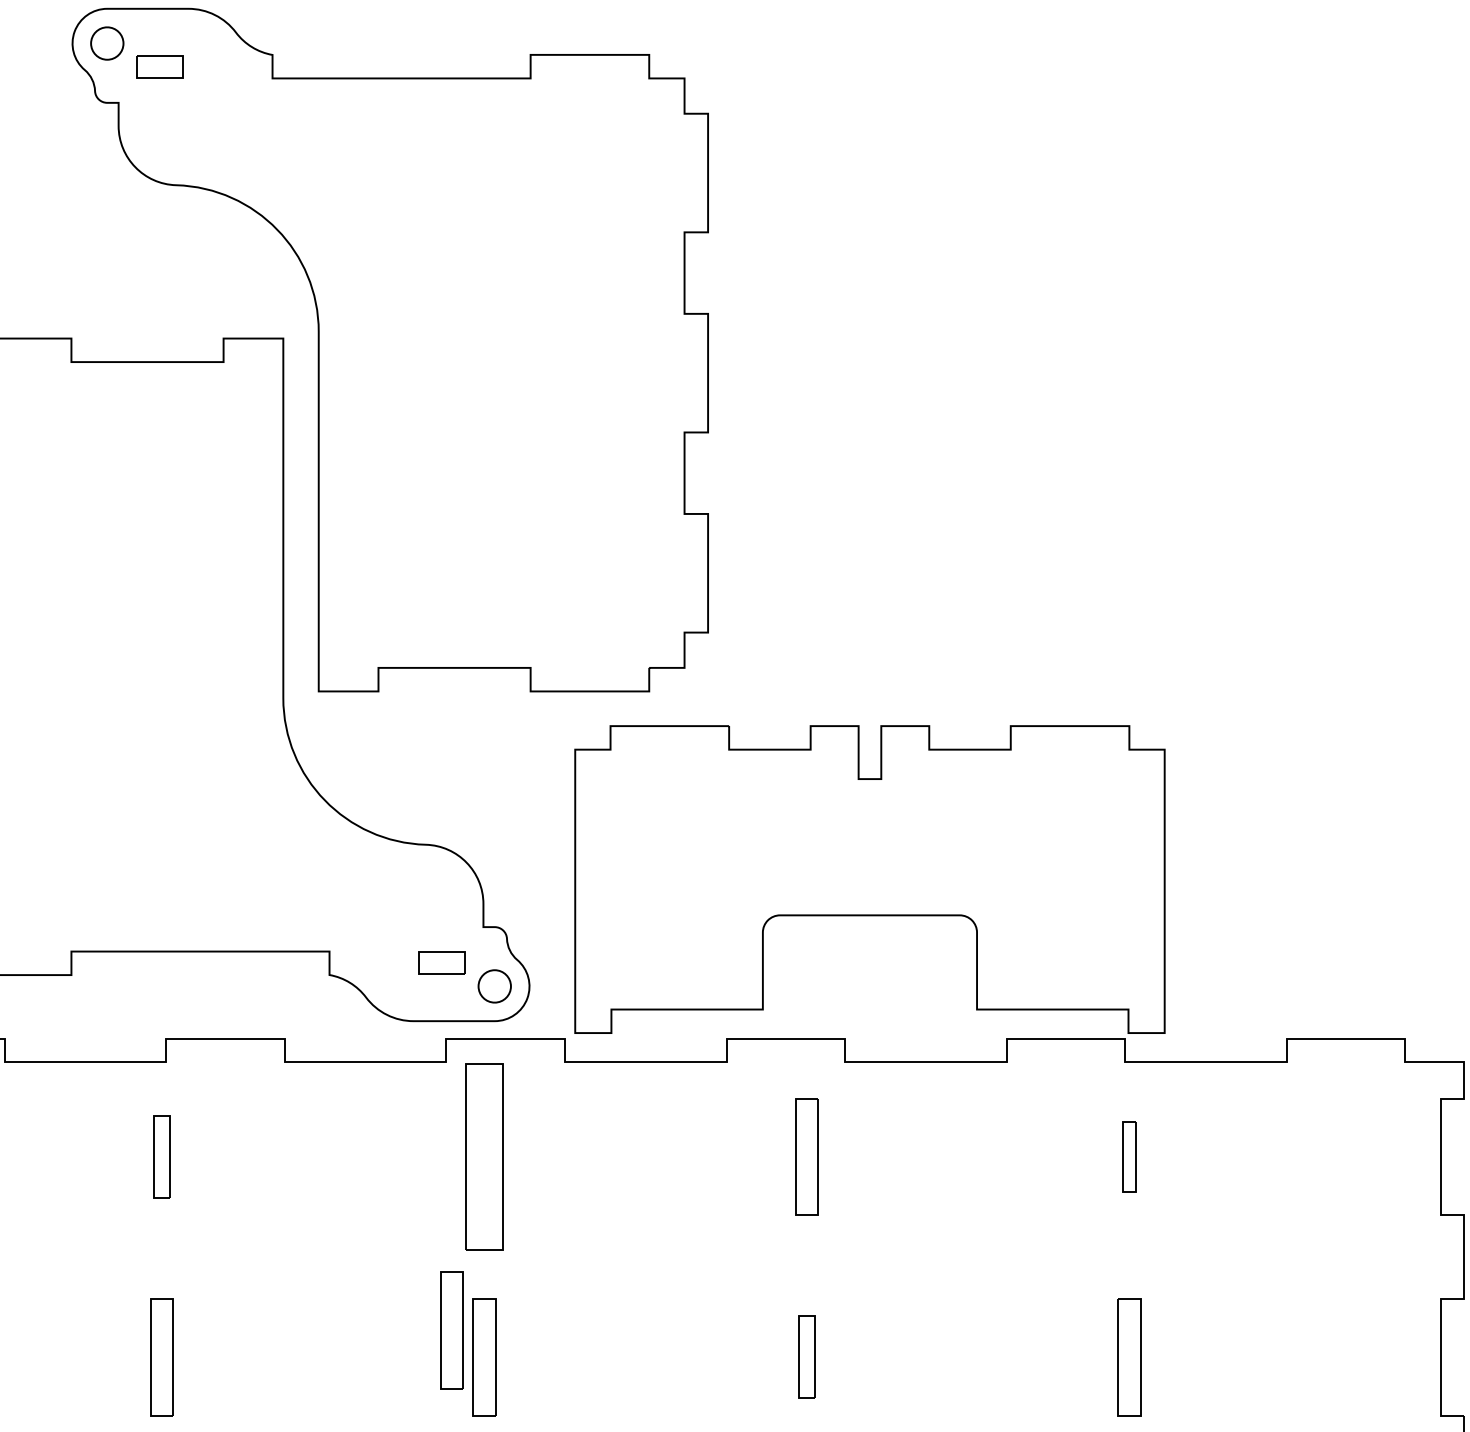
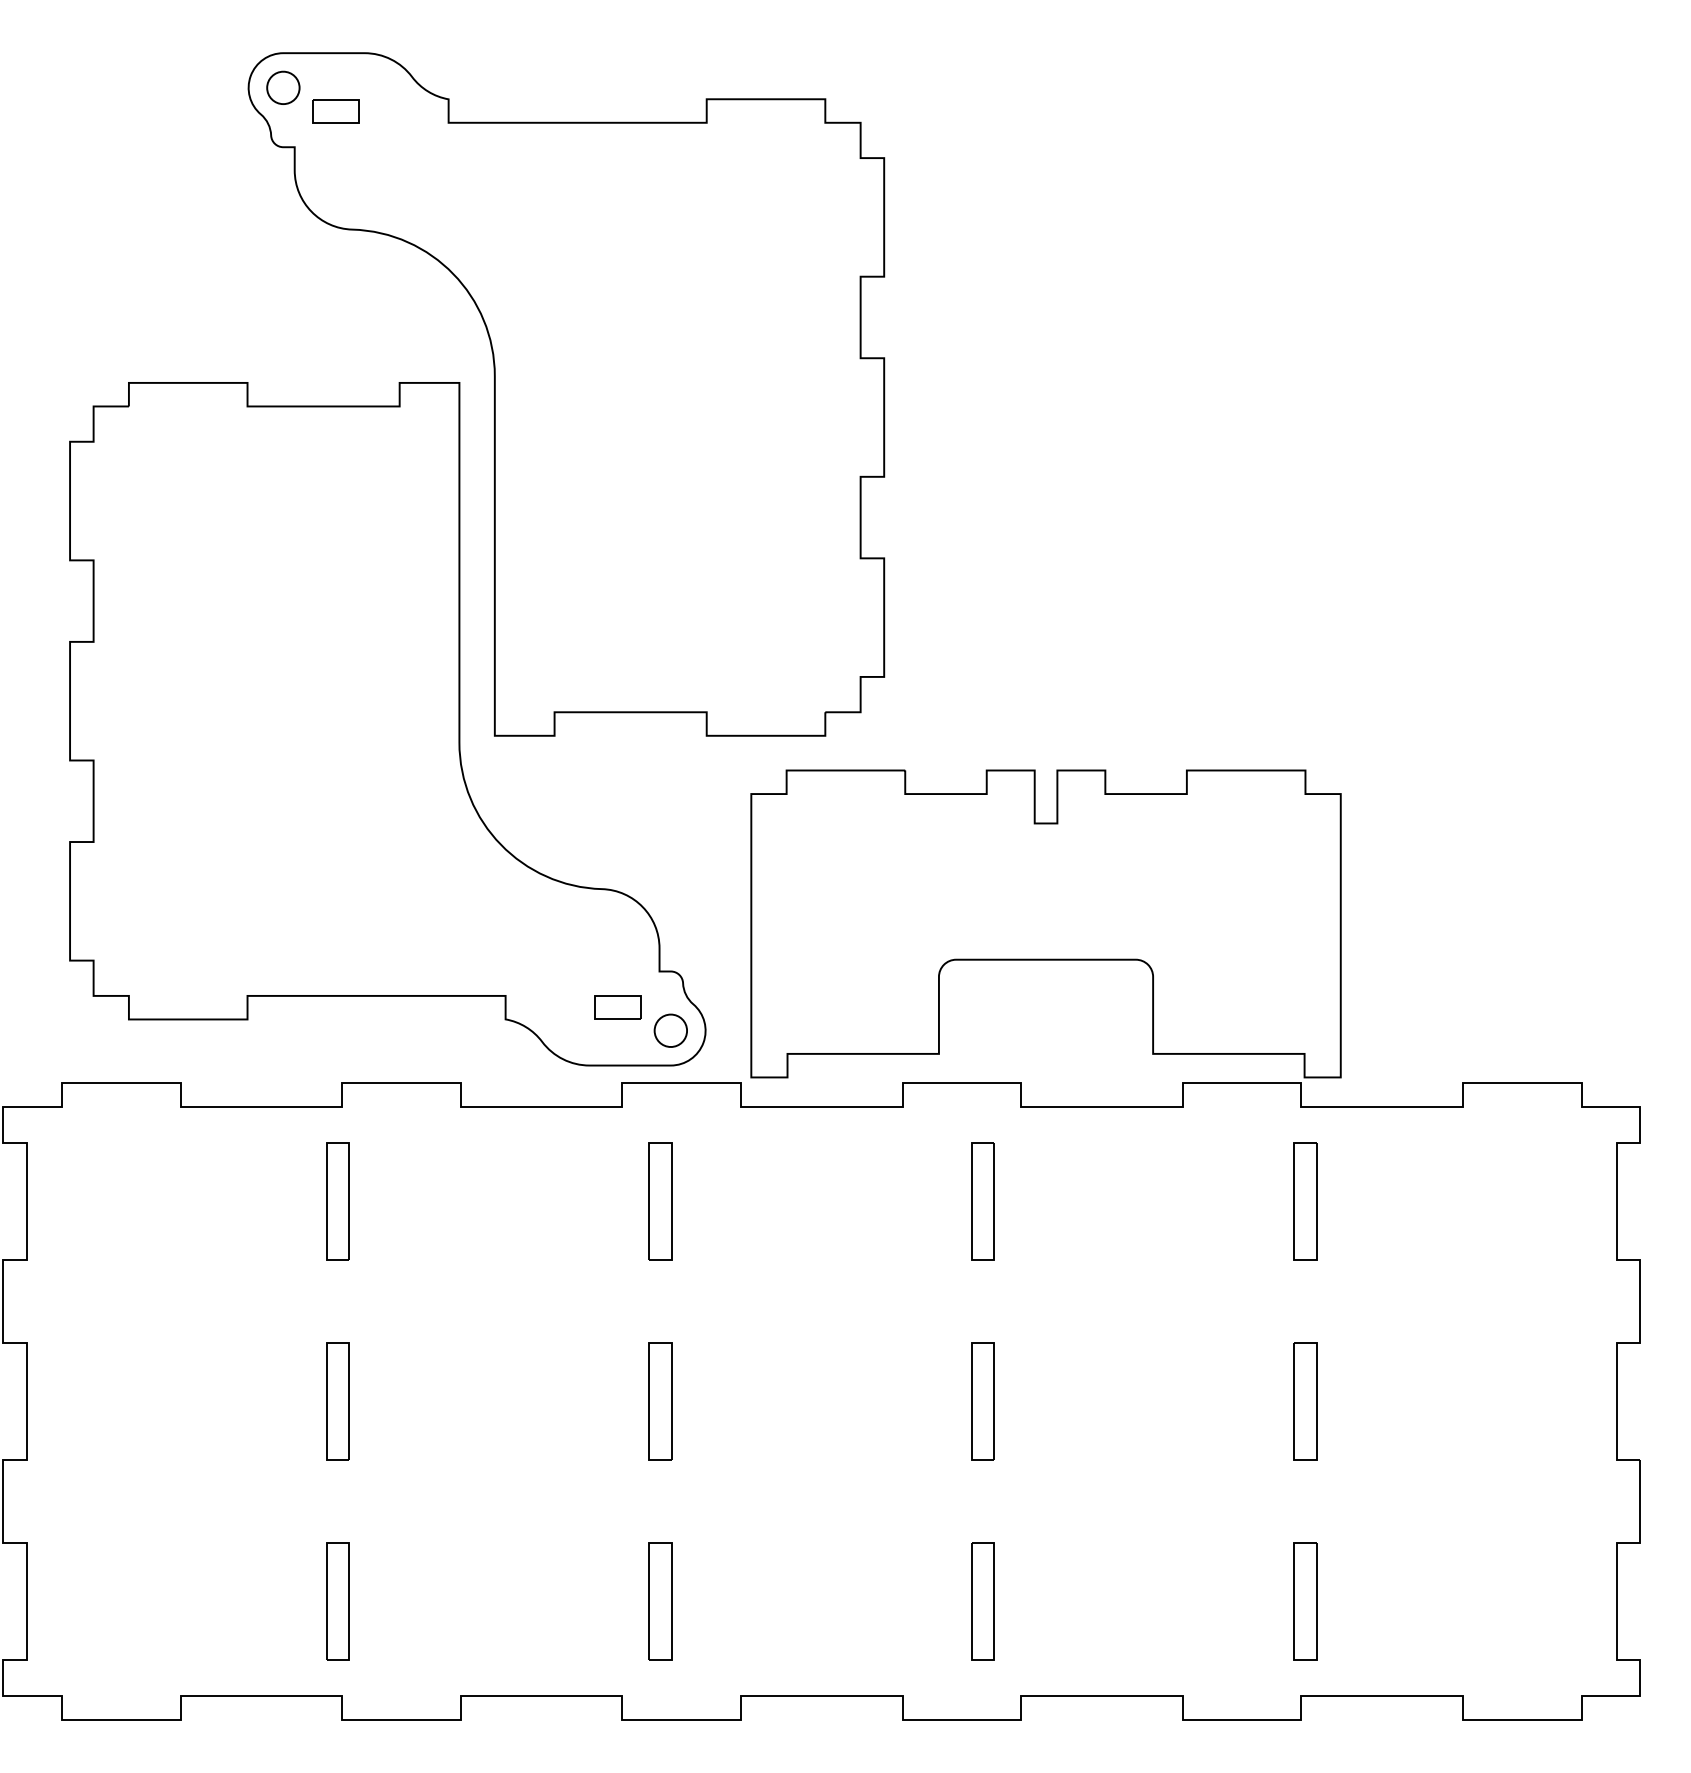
part: (161, 1157) -> (337, 1201), size x1.43
part: (484, 1157) -> (660, 1201), size x0.62
part: (1129, 1157) -> (1305, 1201), size x1.67
part: (451, 1330) -> (627, 1374), removed
part: (806, 1357) -> (982, 1401), size x1.43

